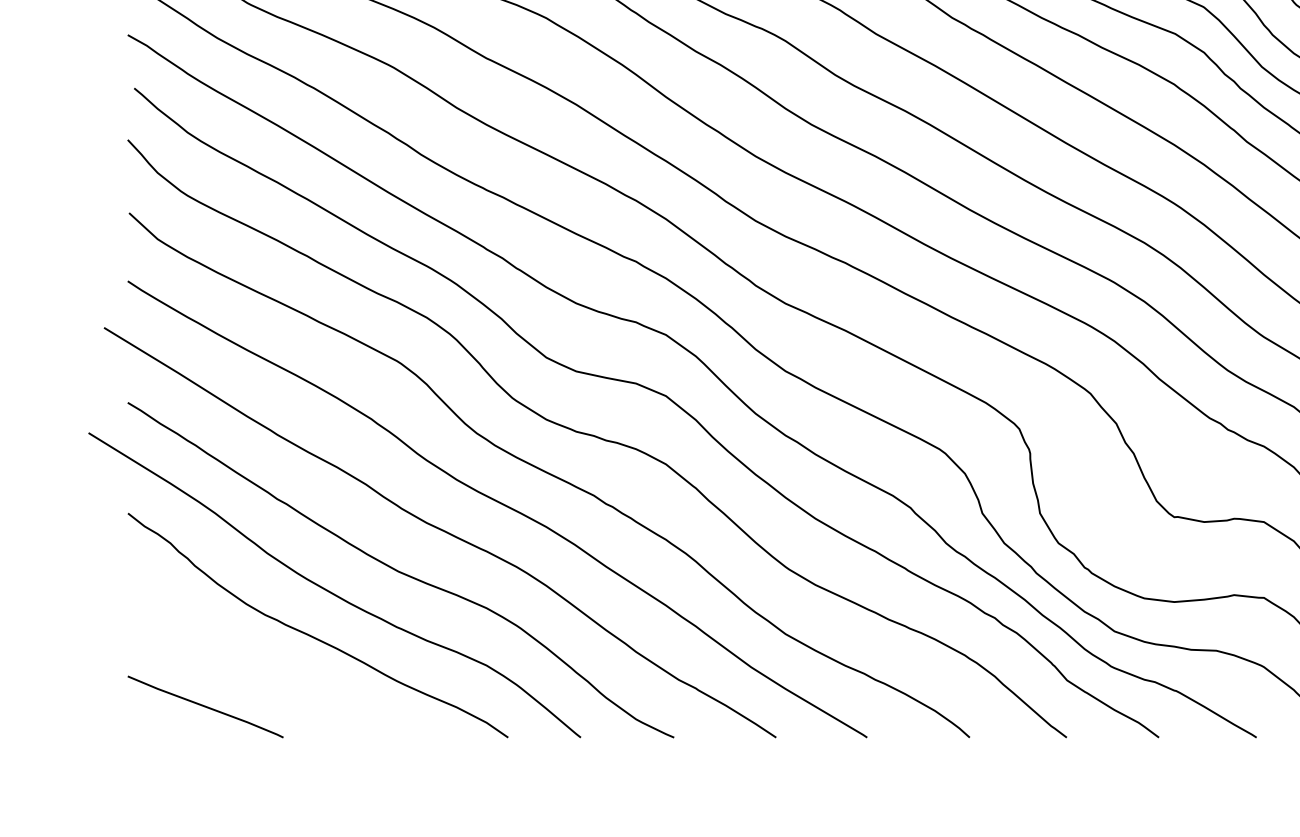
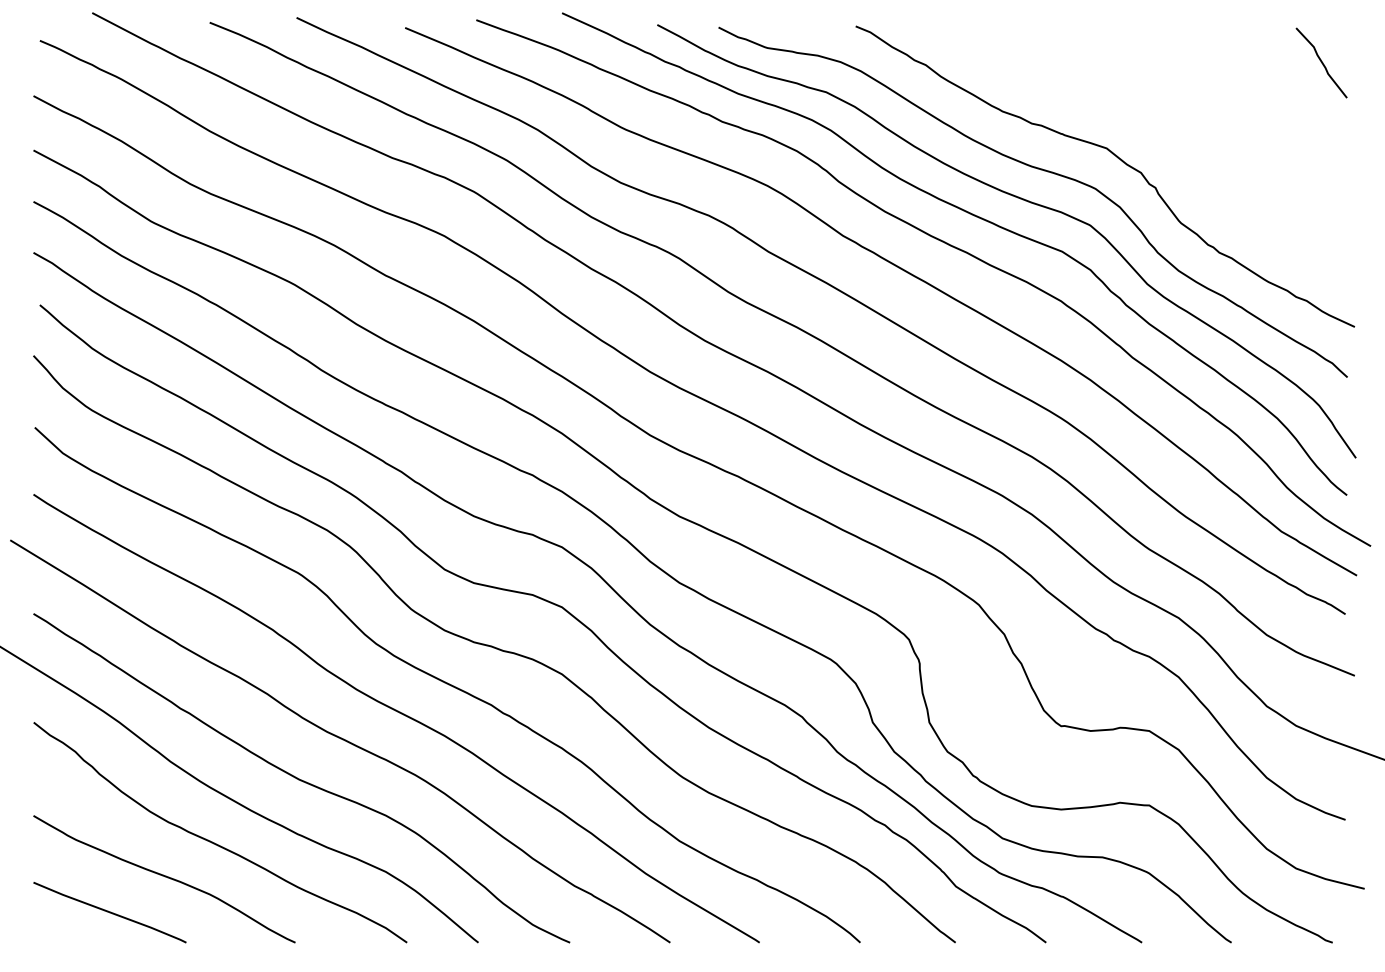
curve: (262, 671) -> (165, 877), added

